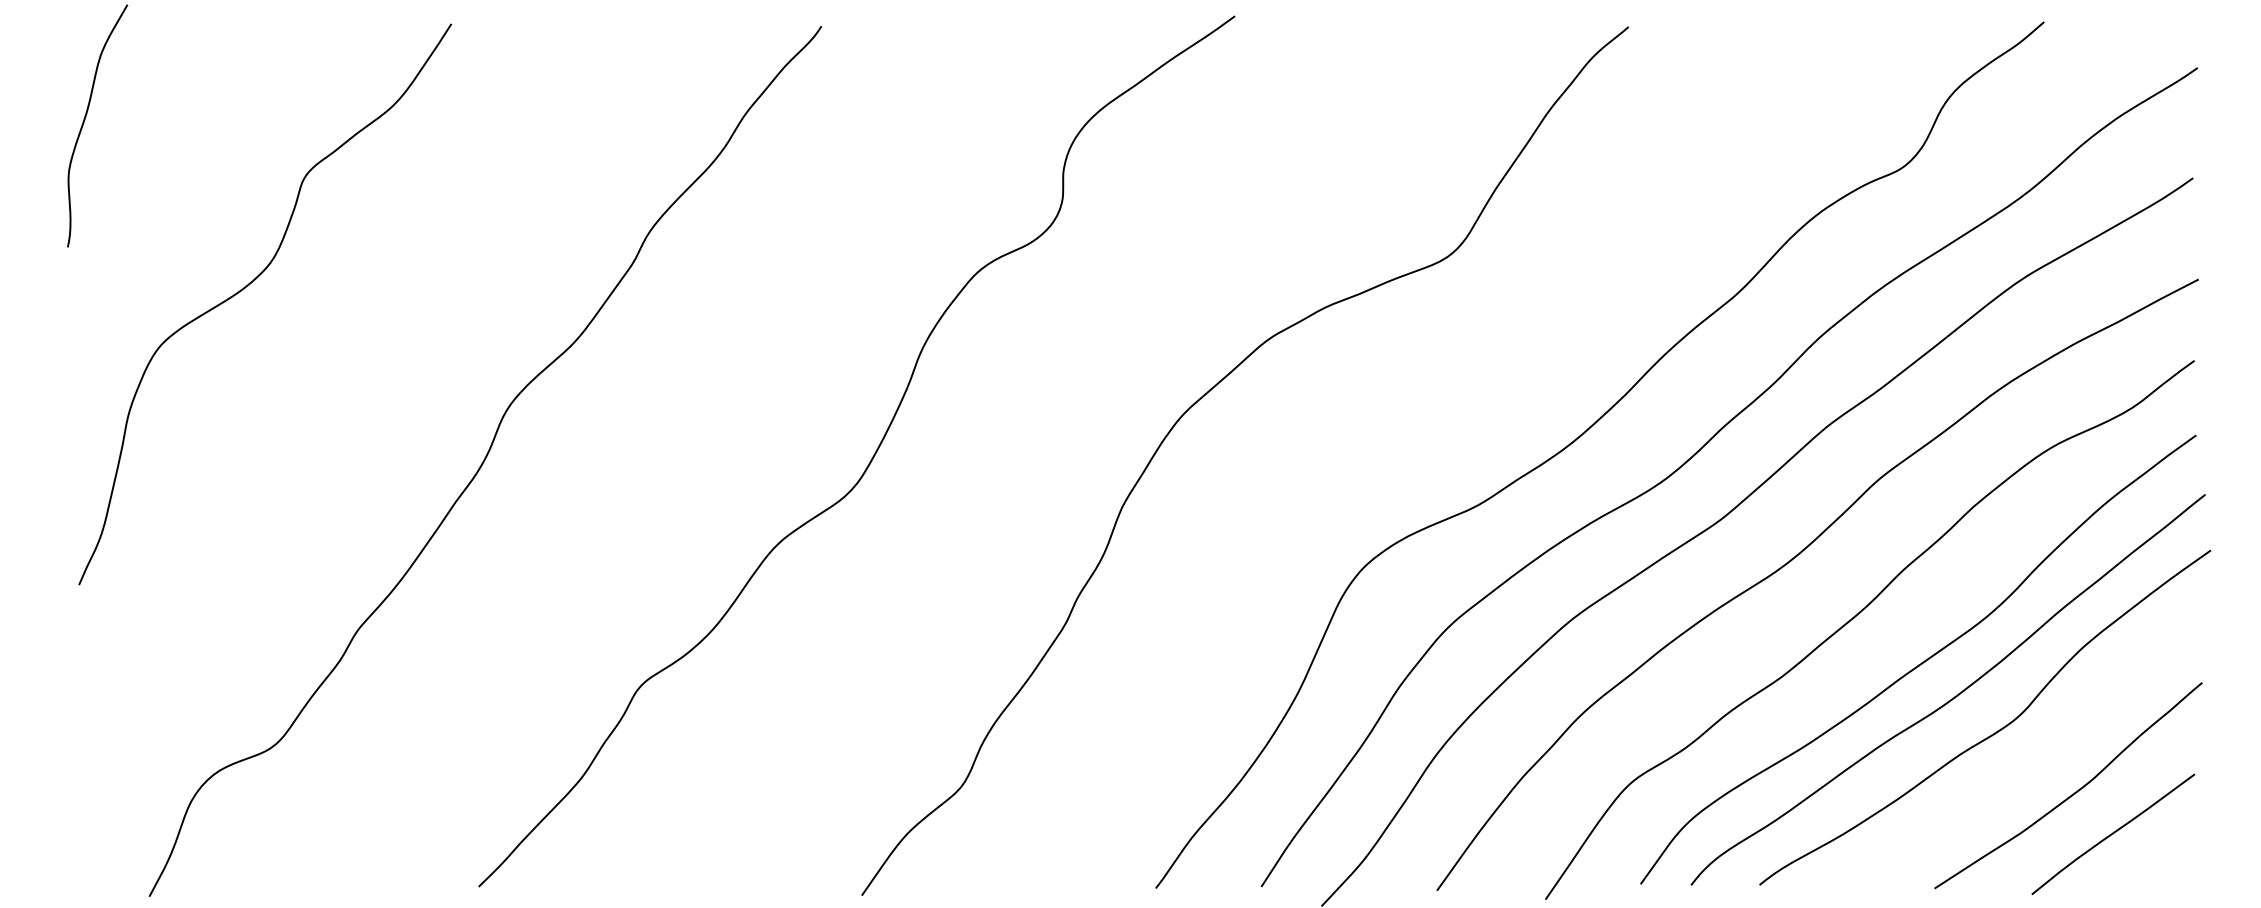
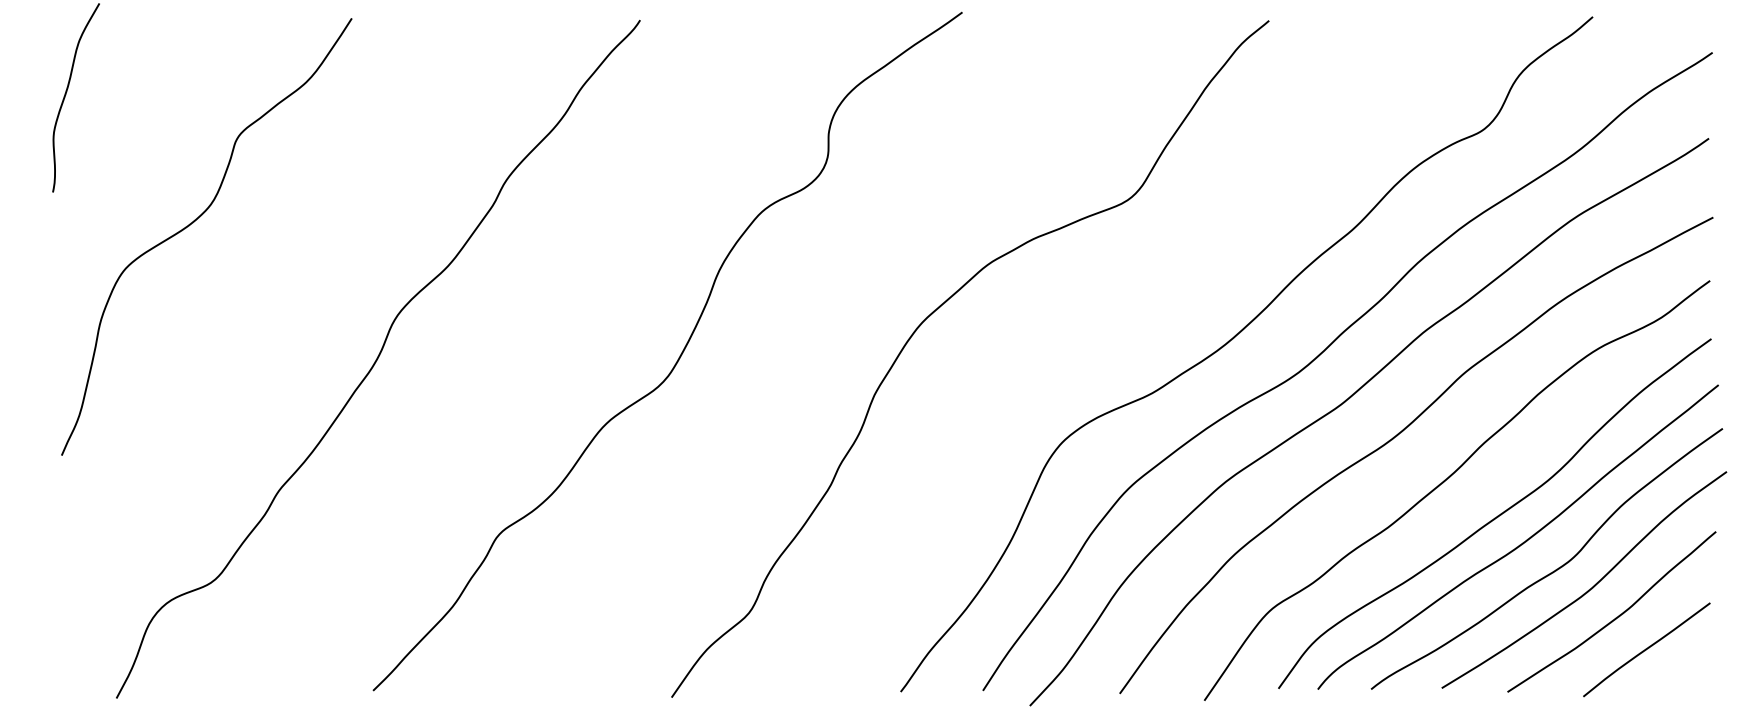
curve: (2039, 756) -> (1589, 589), added

